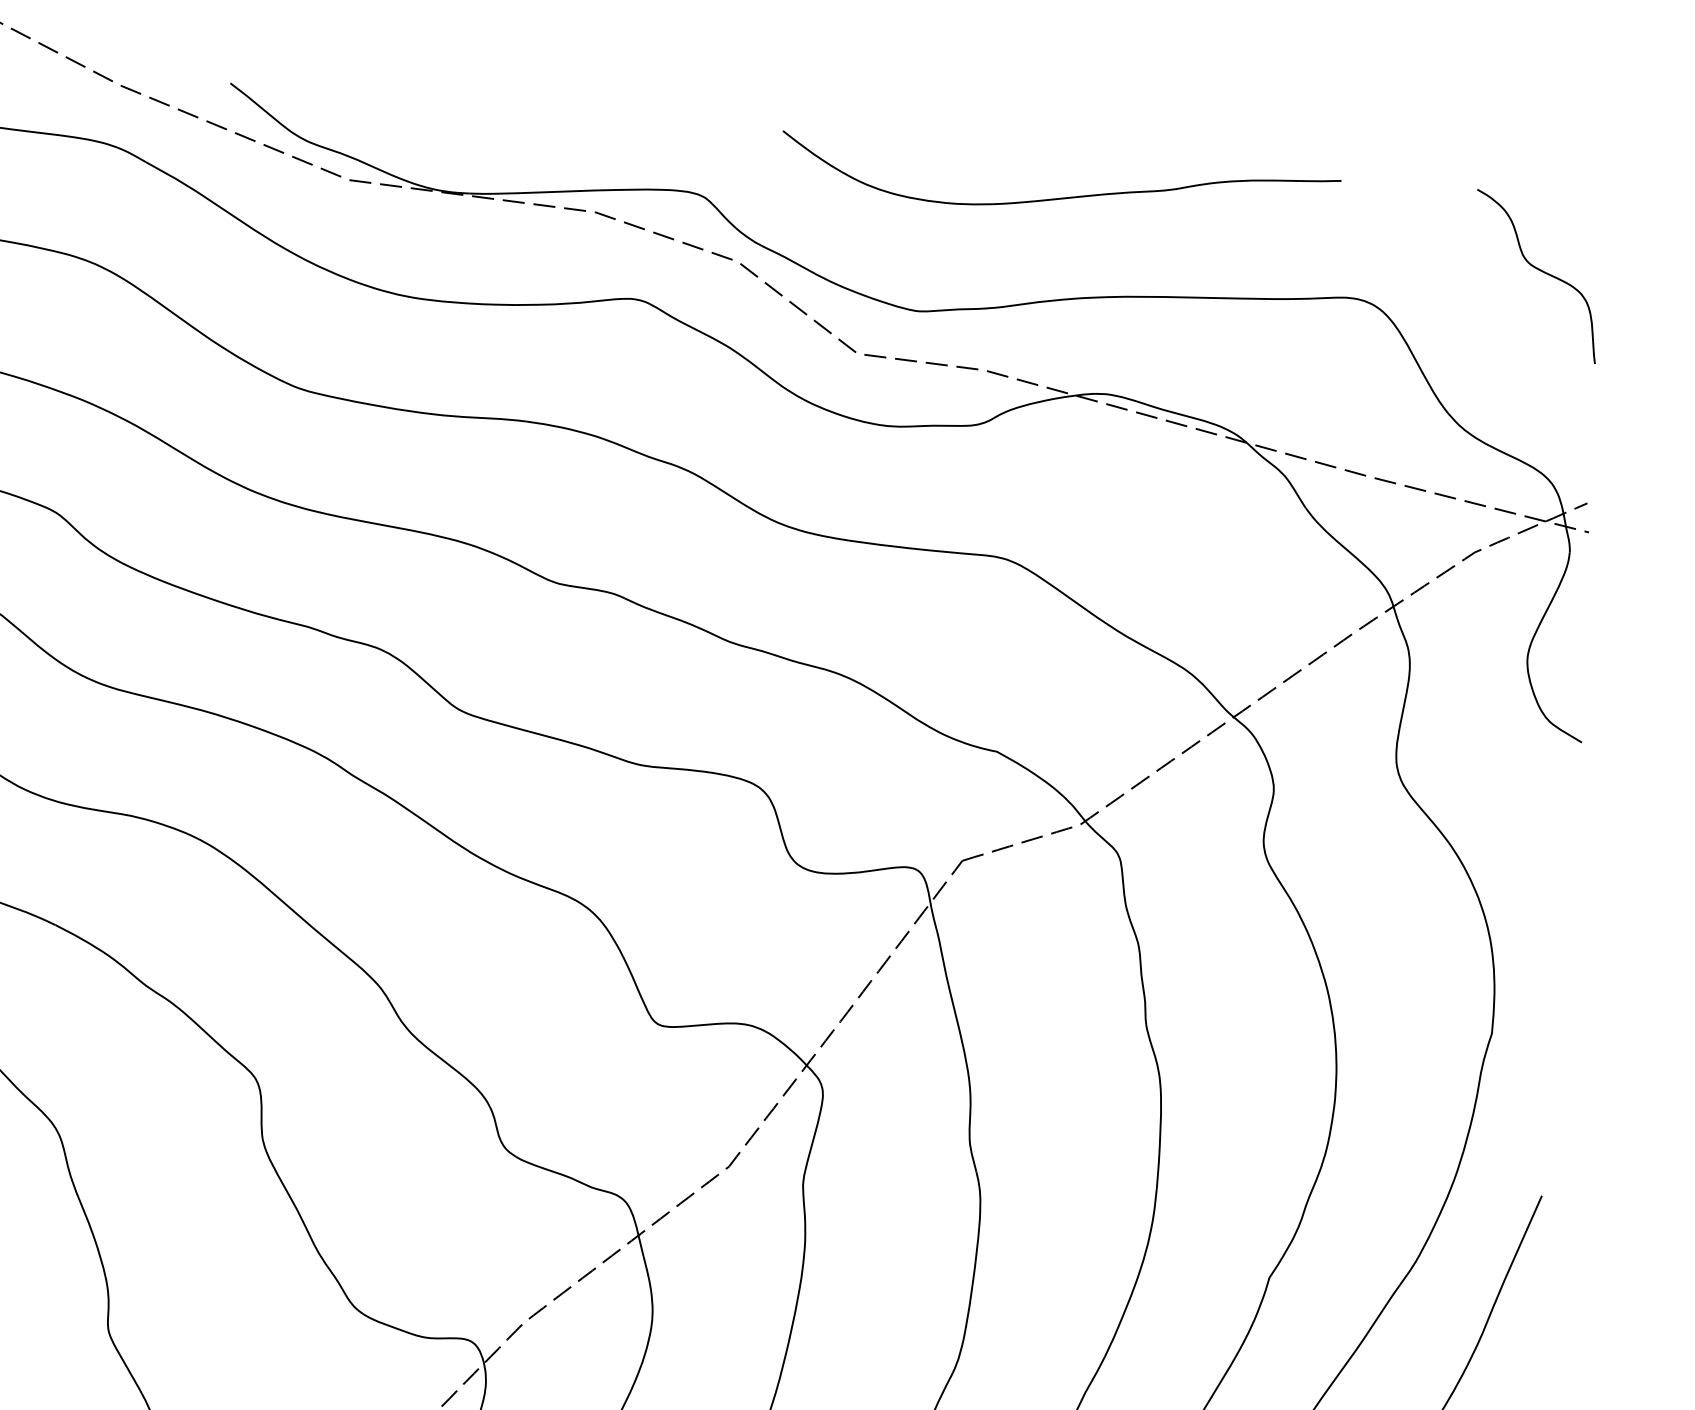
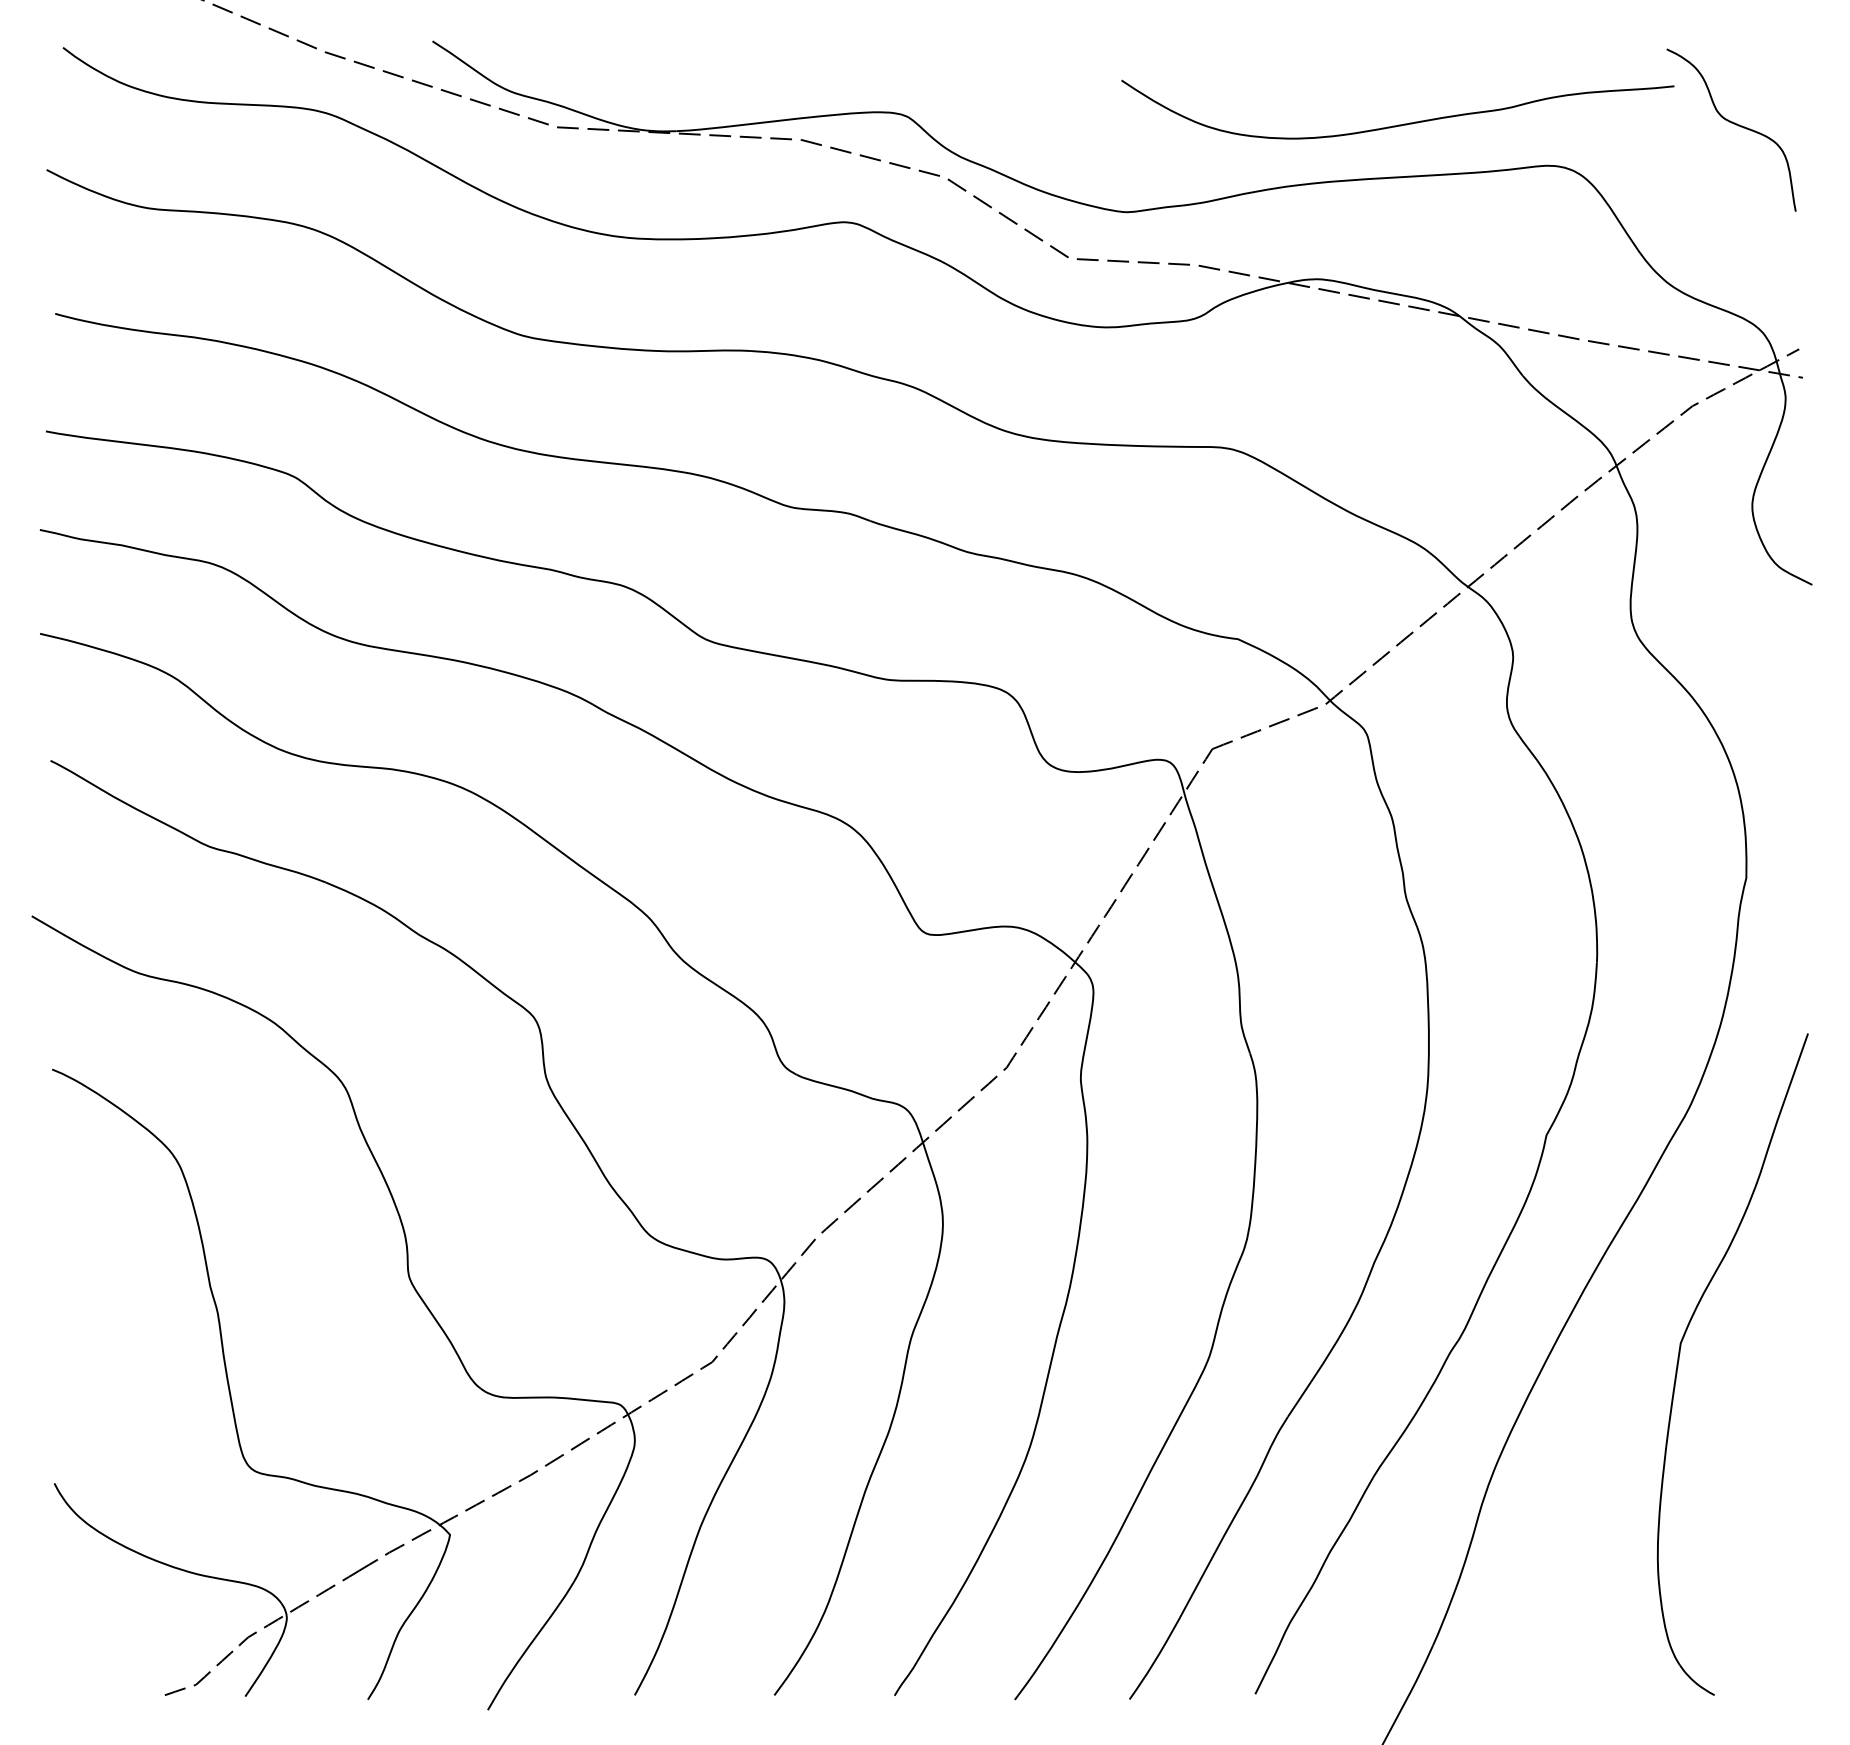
curve: (1059, 197) -> (1398, 124), moved

